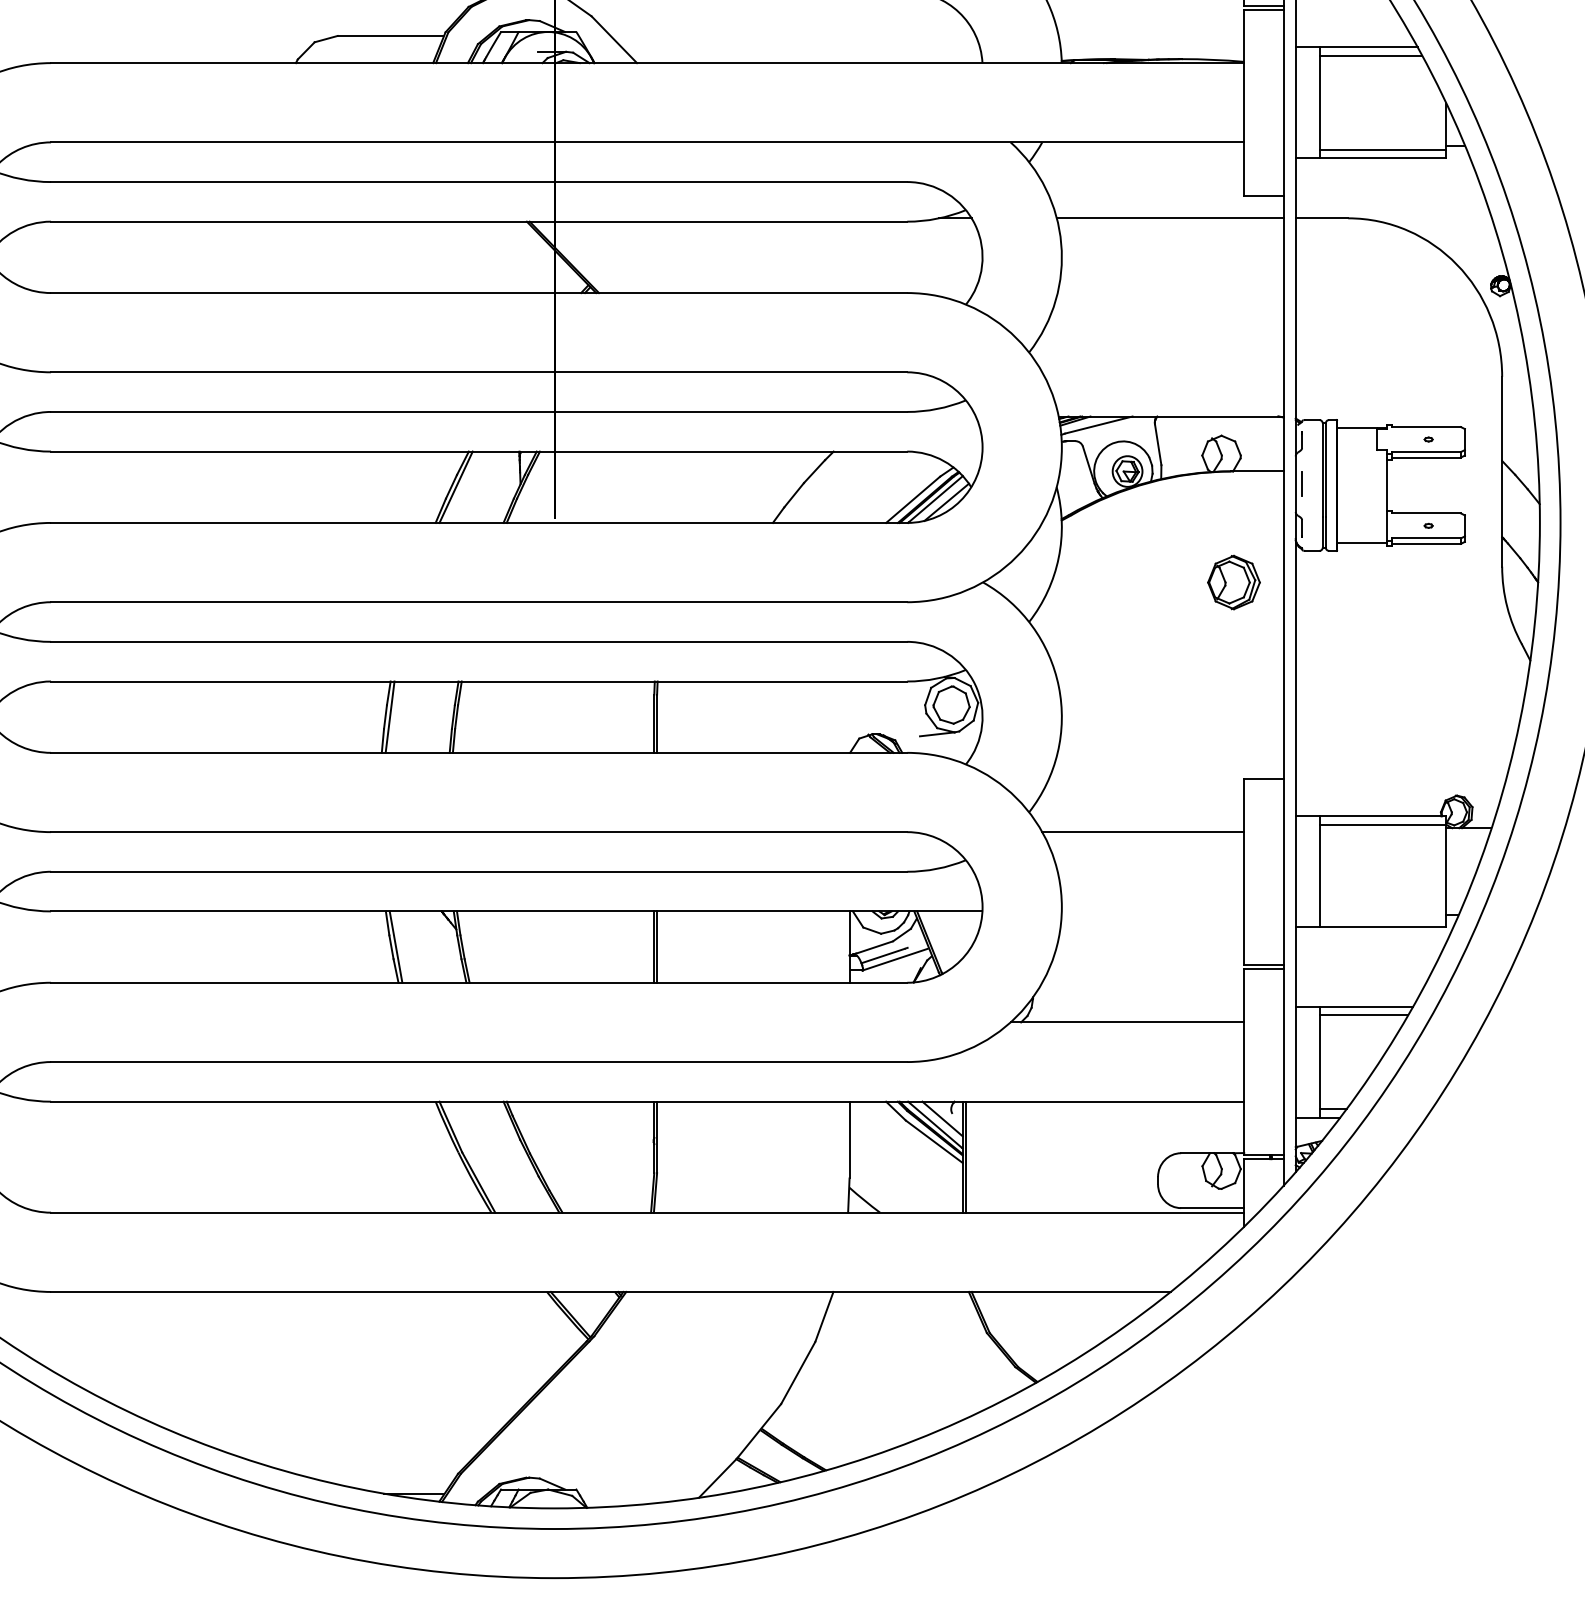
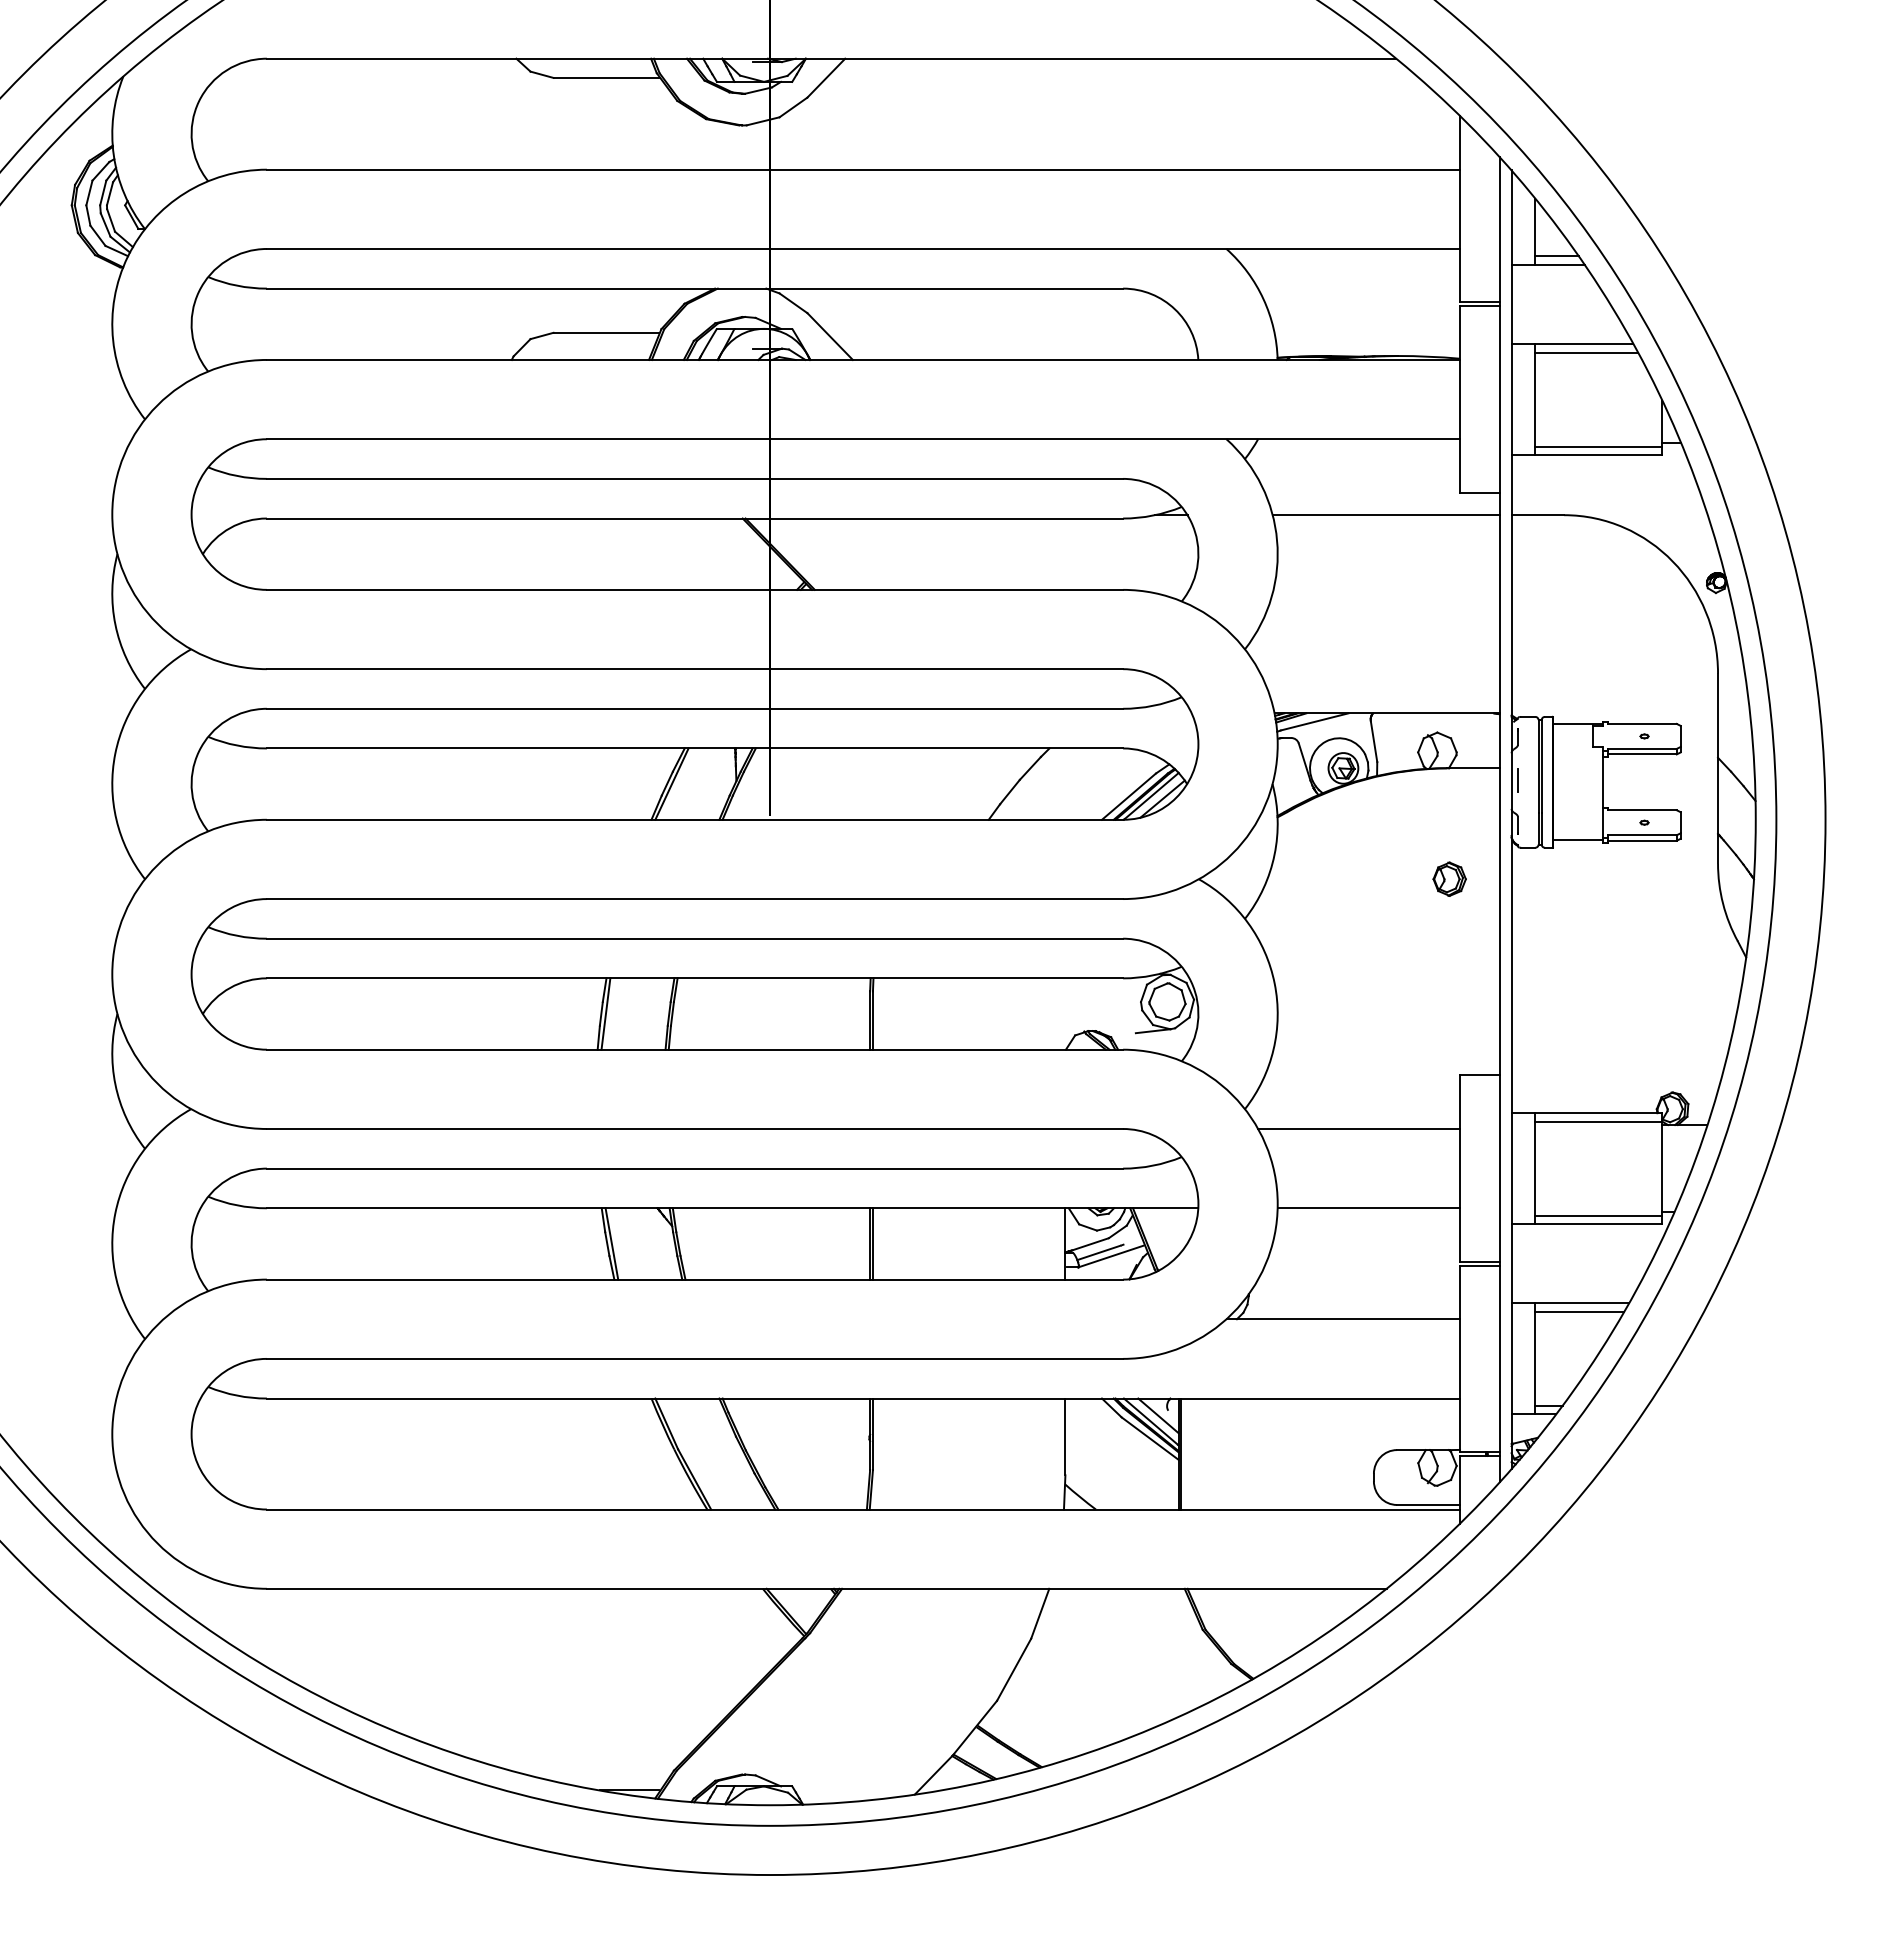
part: (1233, 581) -> (1449, 878), size x0.62
line: (1152, 911) -> (1368, 1208), added
line: (1382, 918) -> (1598, 1215), added

